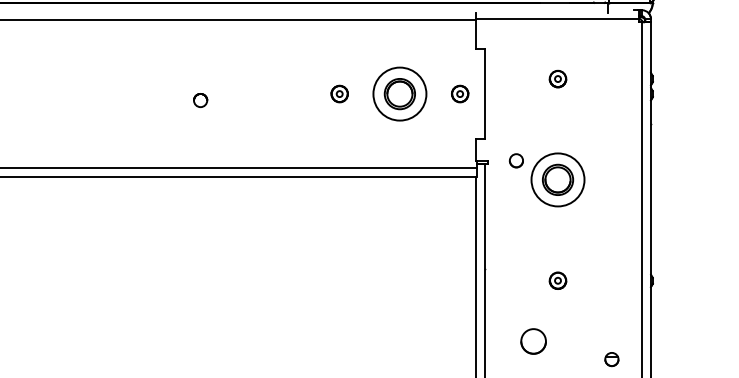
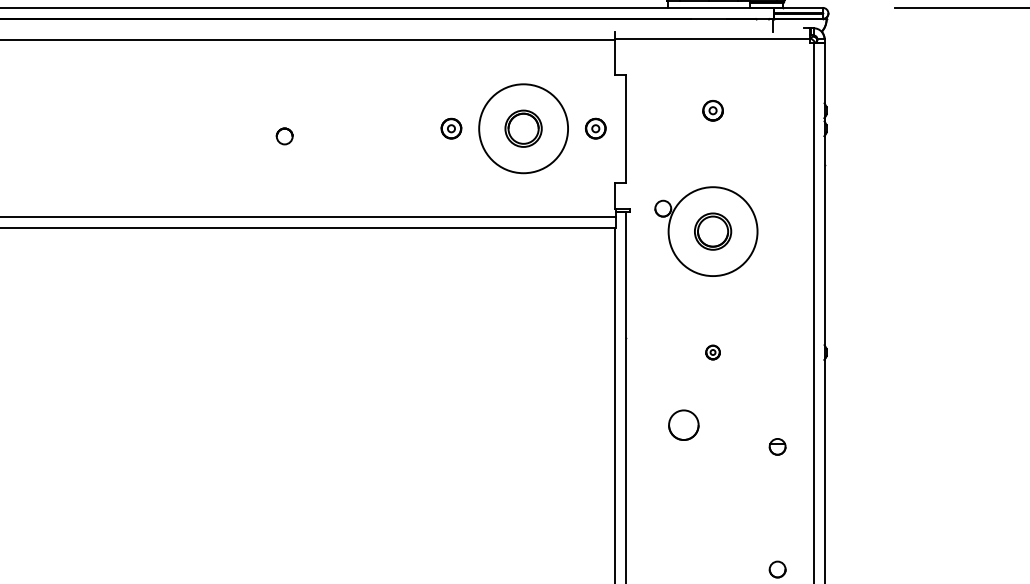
circle: (399, 93) -> (523, 128), size x1.4
circle: (557, 179) -> (712, 231), size x1.4
part: (557, 280) -> (712, 352), size x0.7

